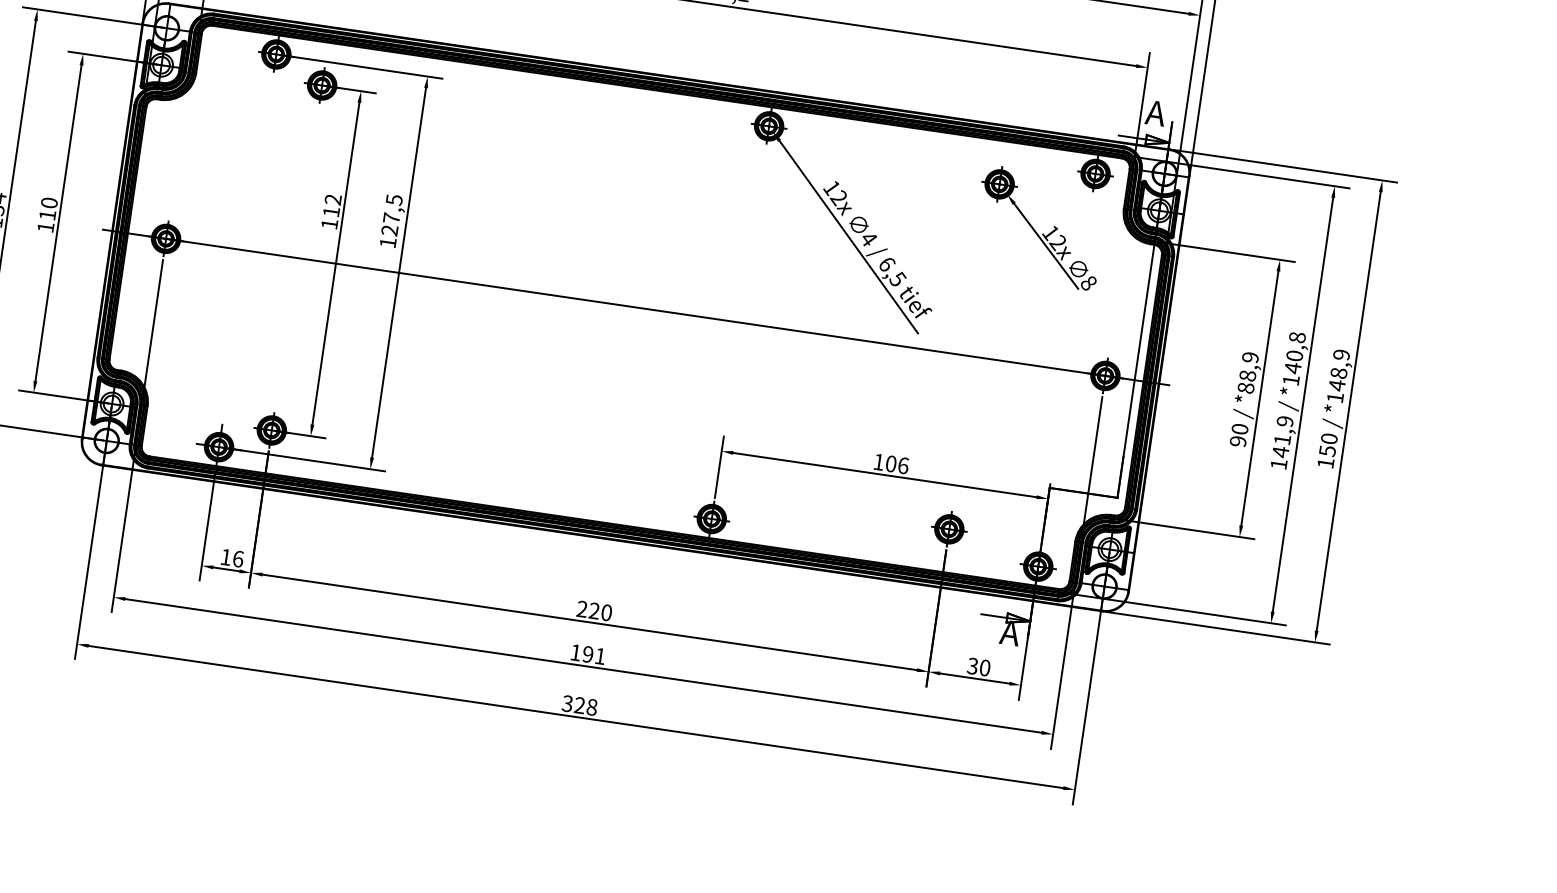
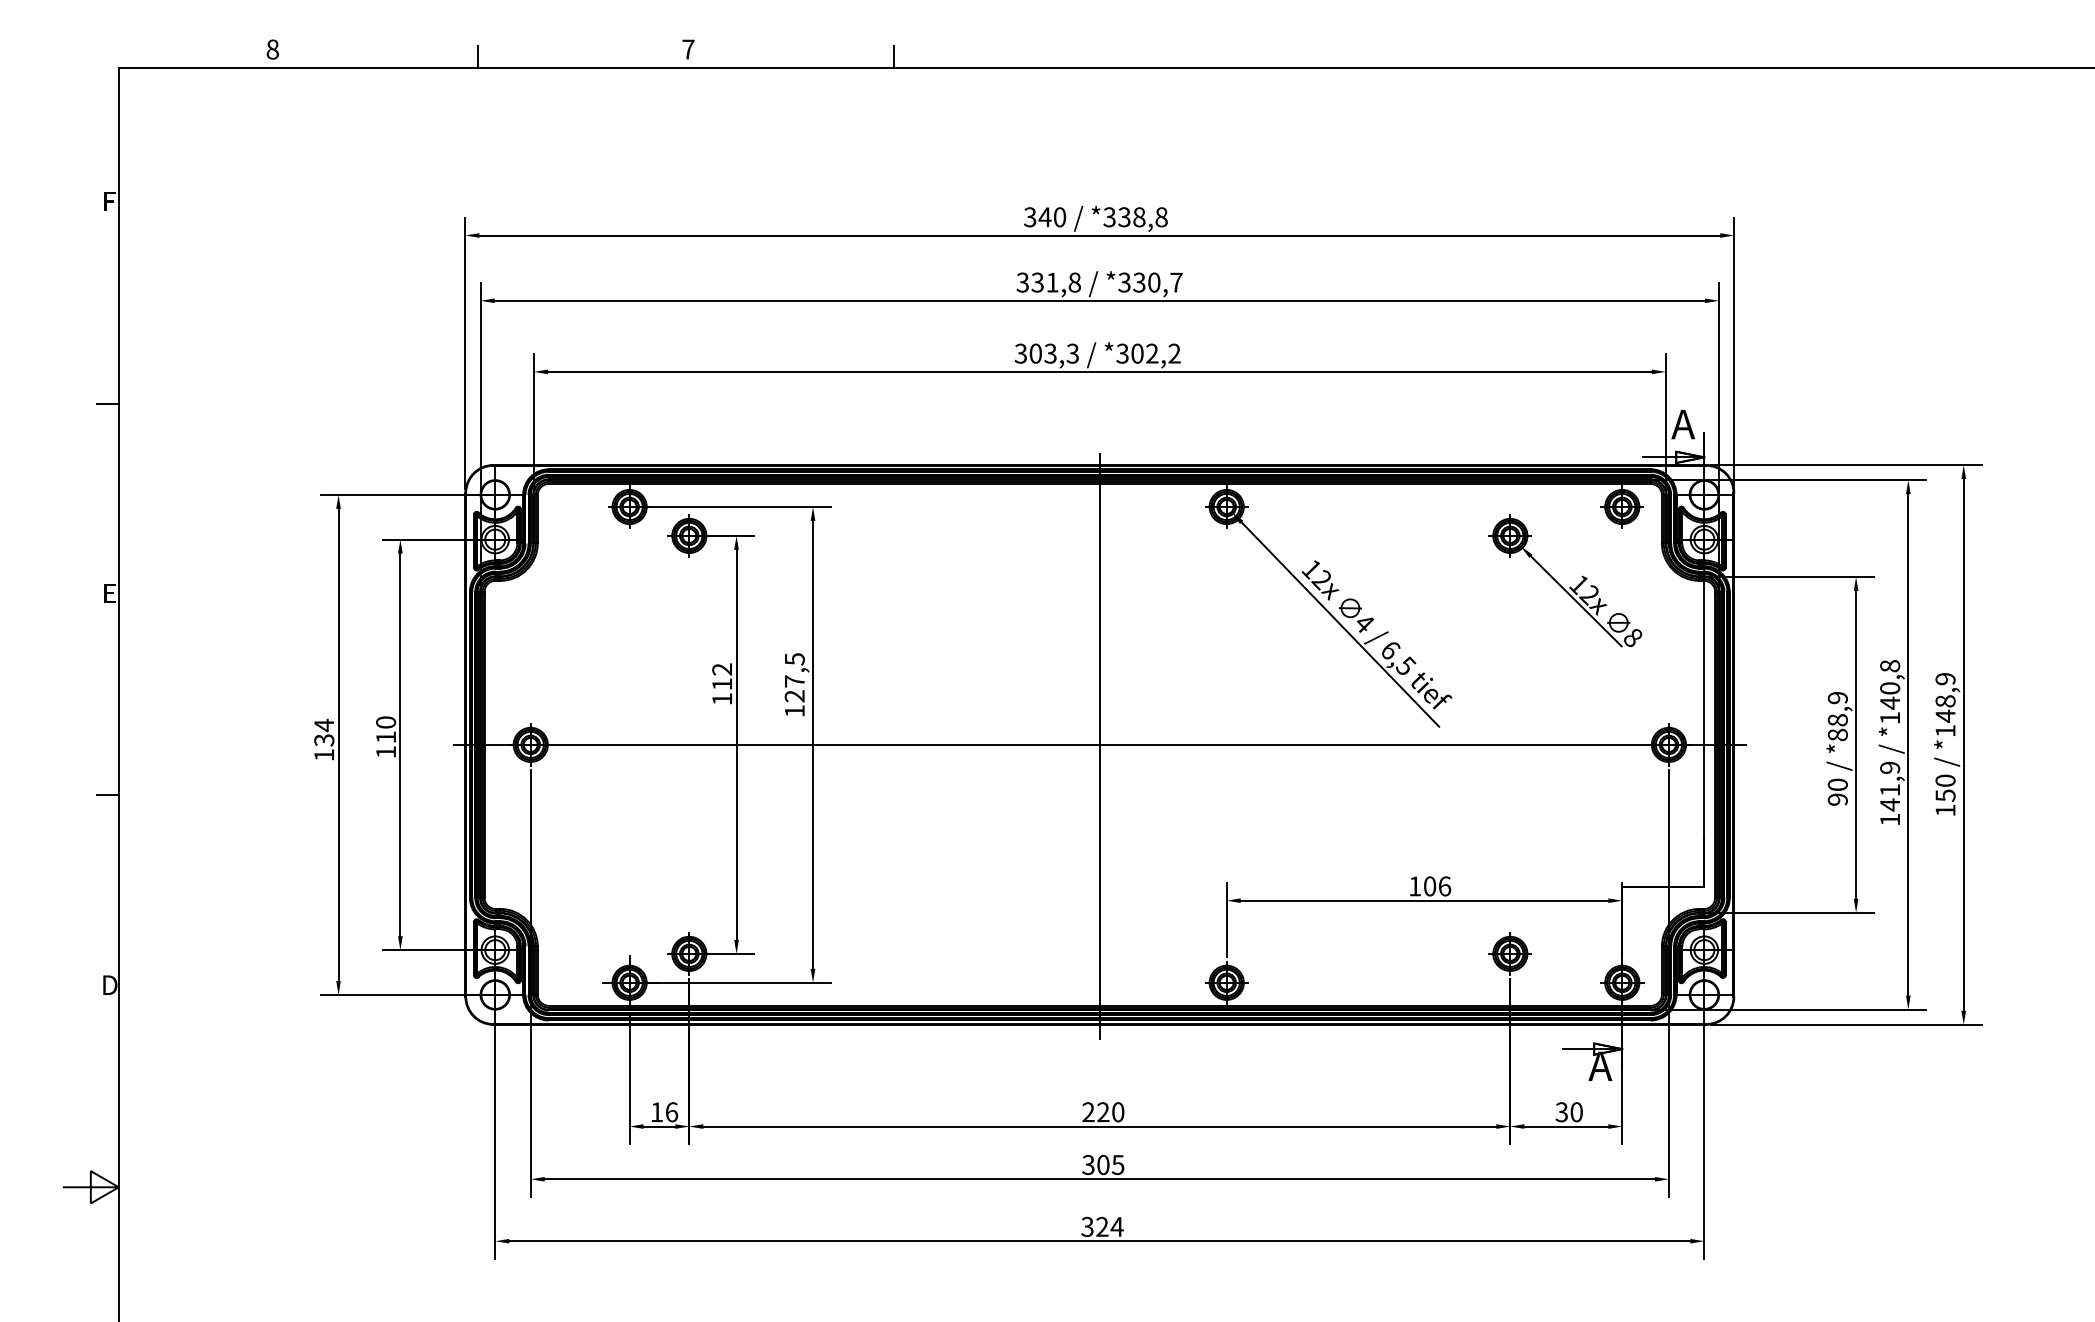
line: (635, 308) -> (1099, 746), added
text: (588, 654) -> (1103, 1164), 191 -> 305
text: (591, 706) -> (1116, 1226), 328 -> 324

